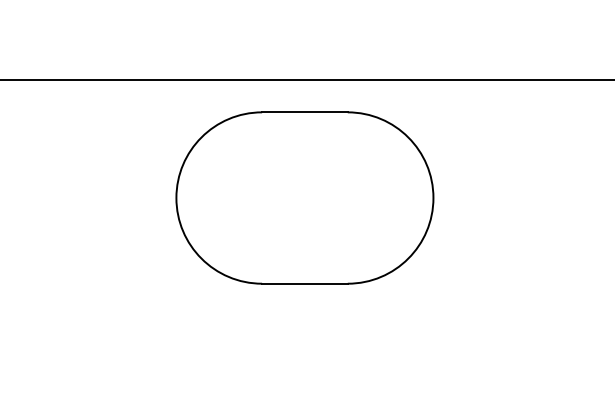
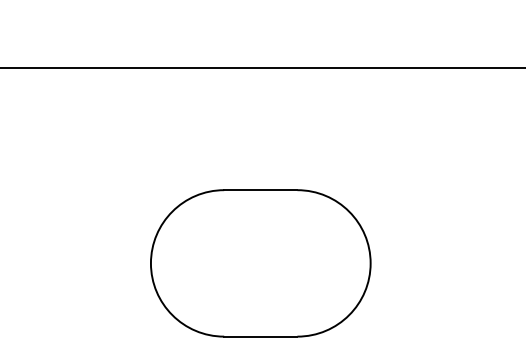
part: (304, 198) -> (260, 263), moved

